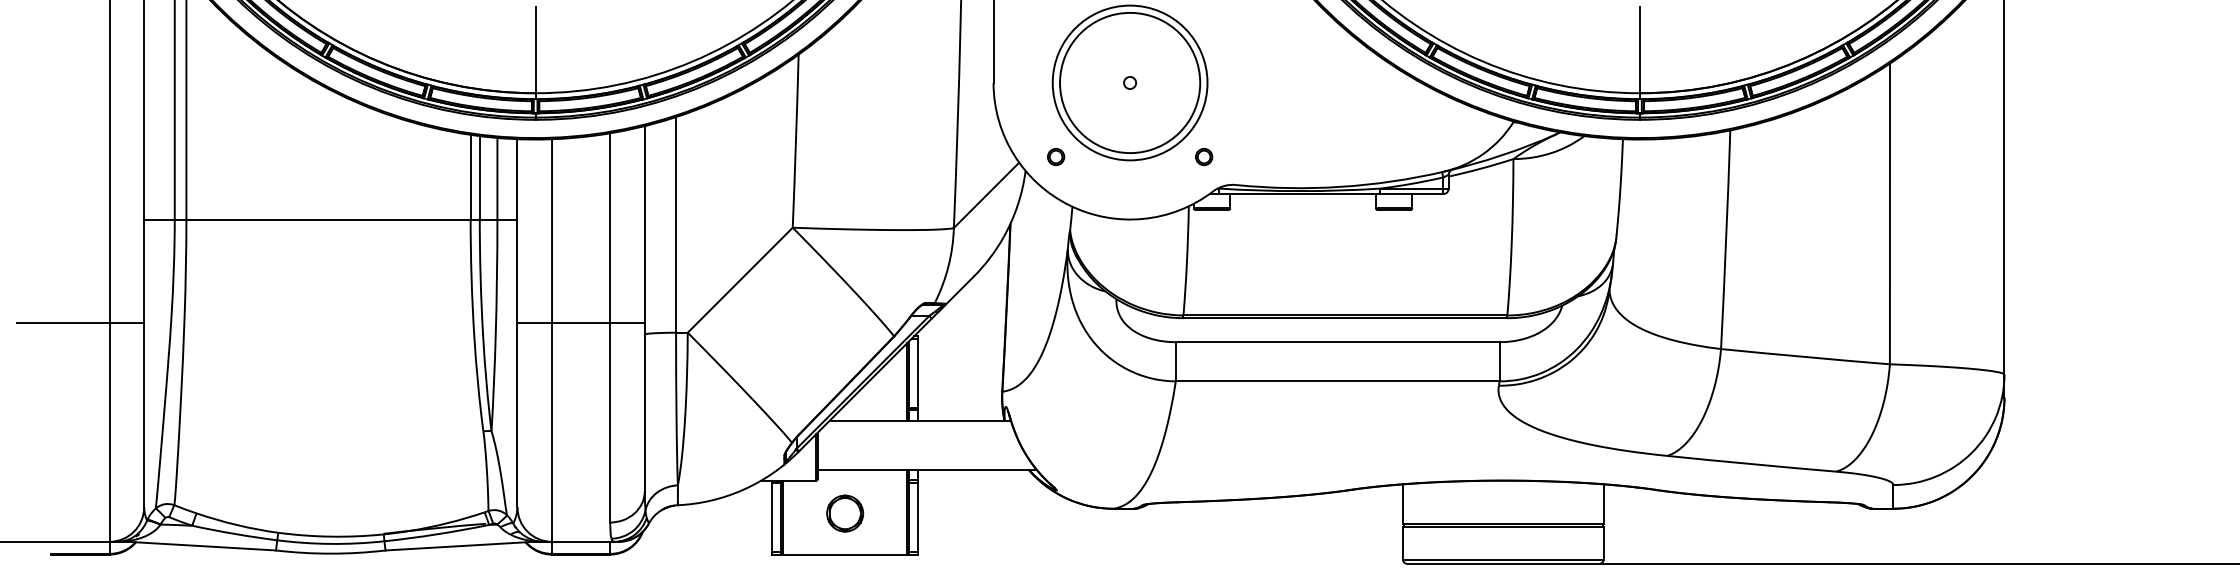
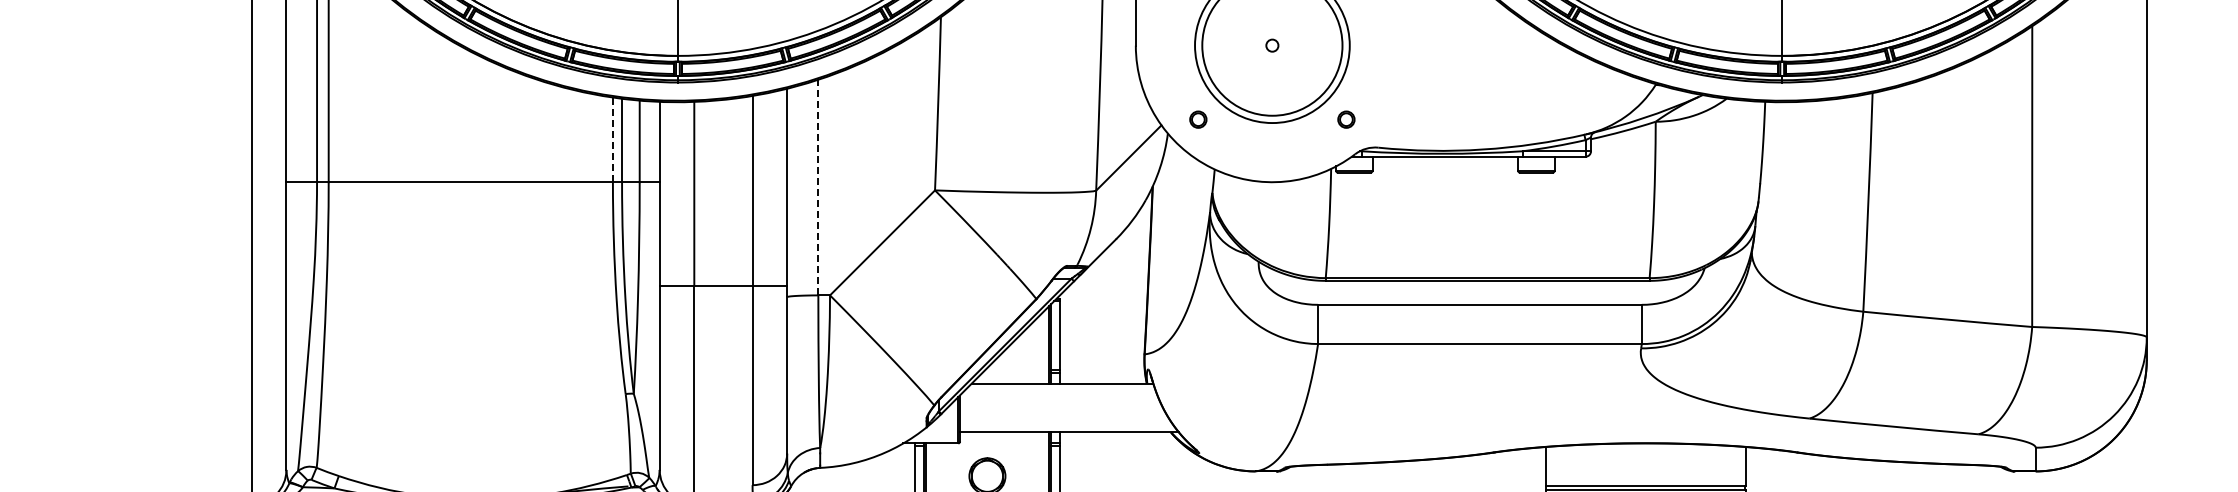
line: (470, 176) -> (612, 139), solid -> dashed
line: (676, 224) -> (818, 187), solid -> dashed
line: (80, 323) -> (222, 286), removed

